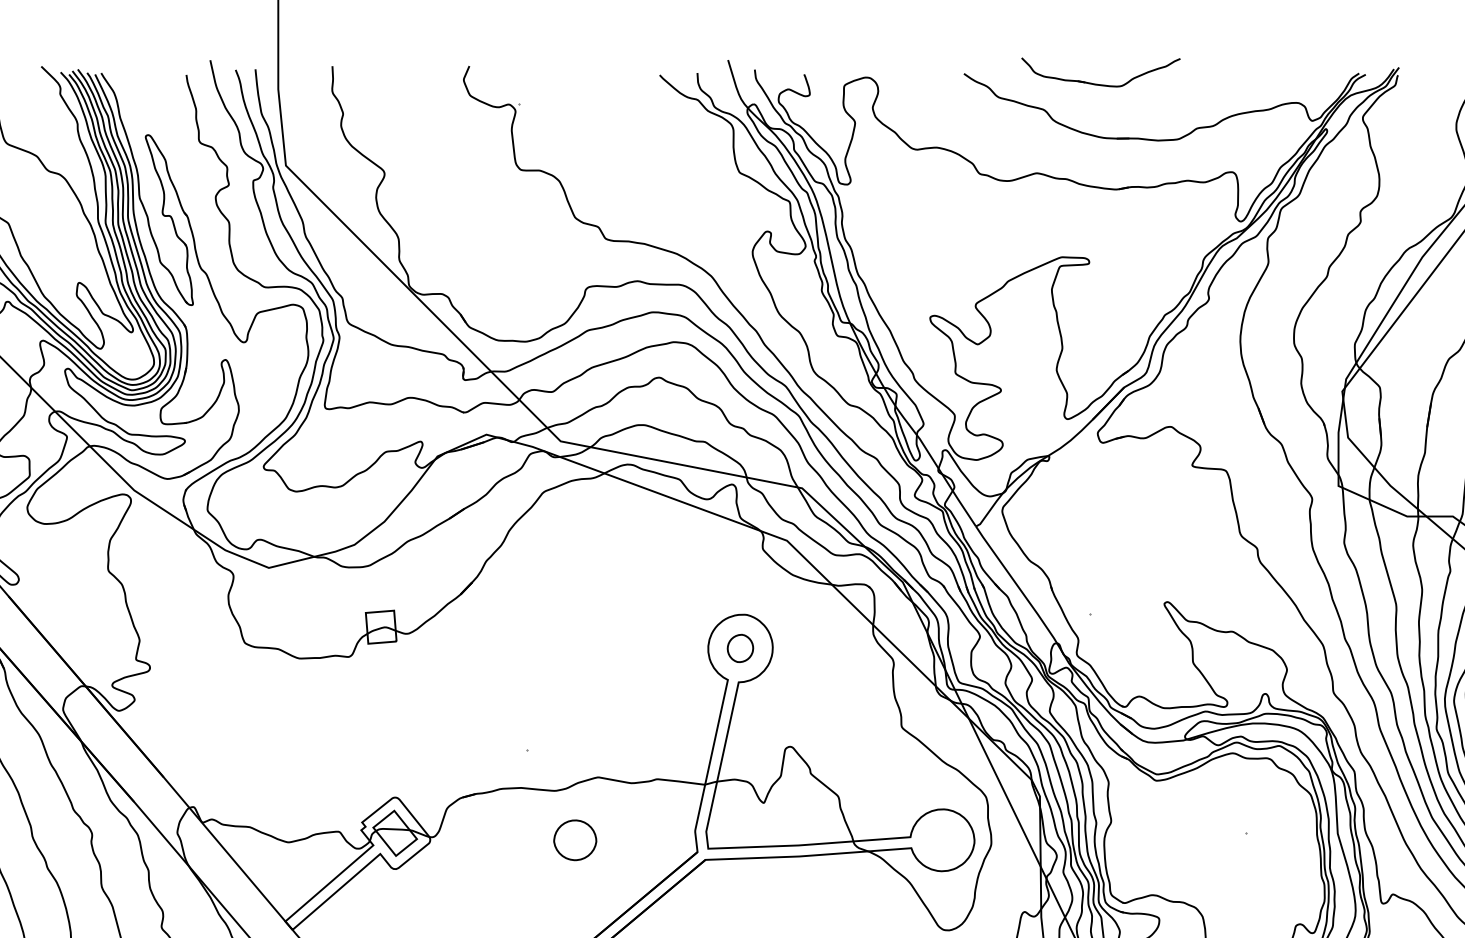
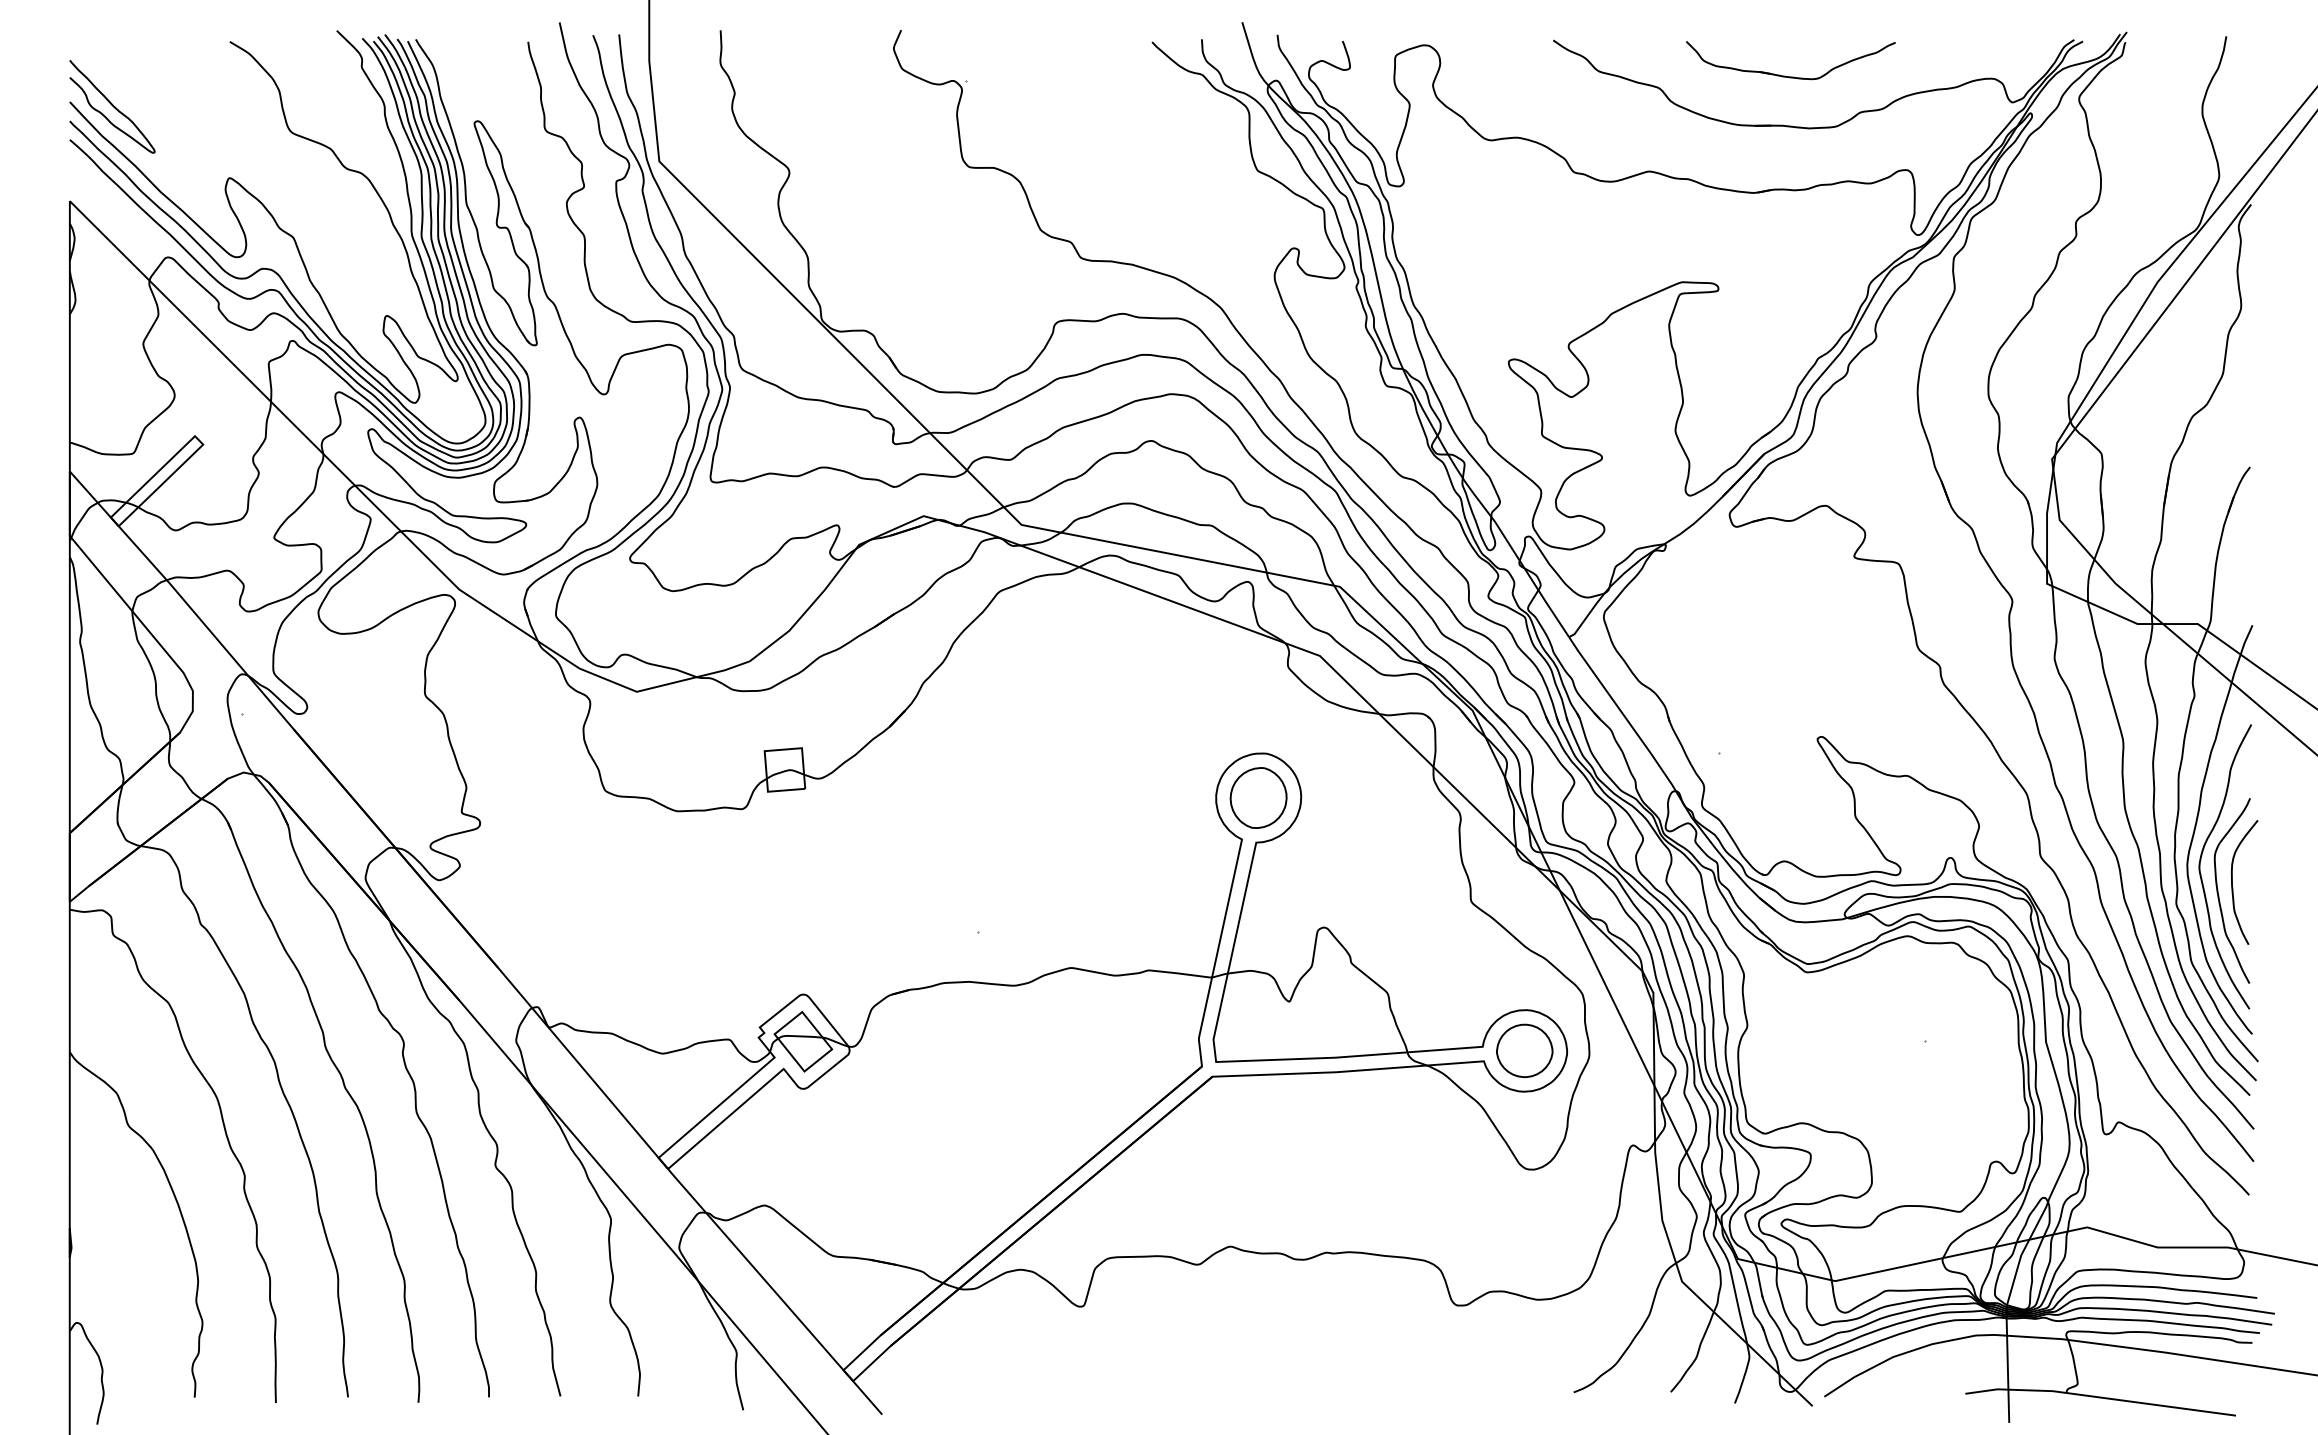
part: (1096, 83) -> (1785, 75), moved
part: (740, 648) -> (1258, 797), size x1.67
part: (575, 839) -> (1524, 1050), moved

